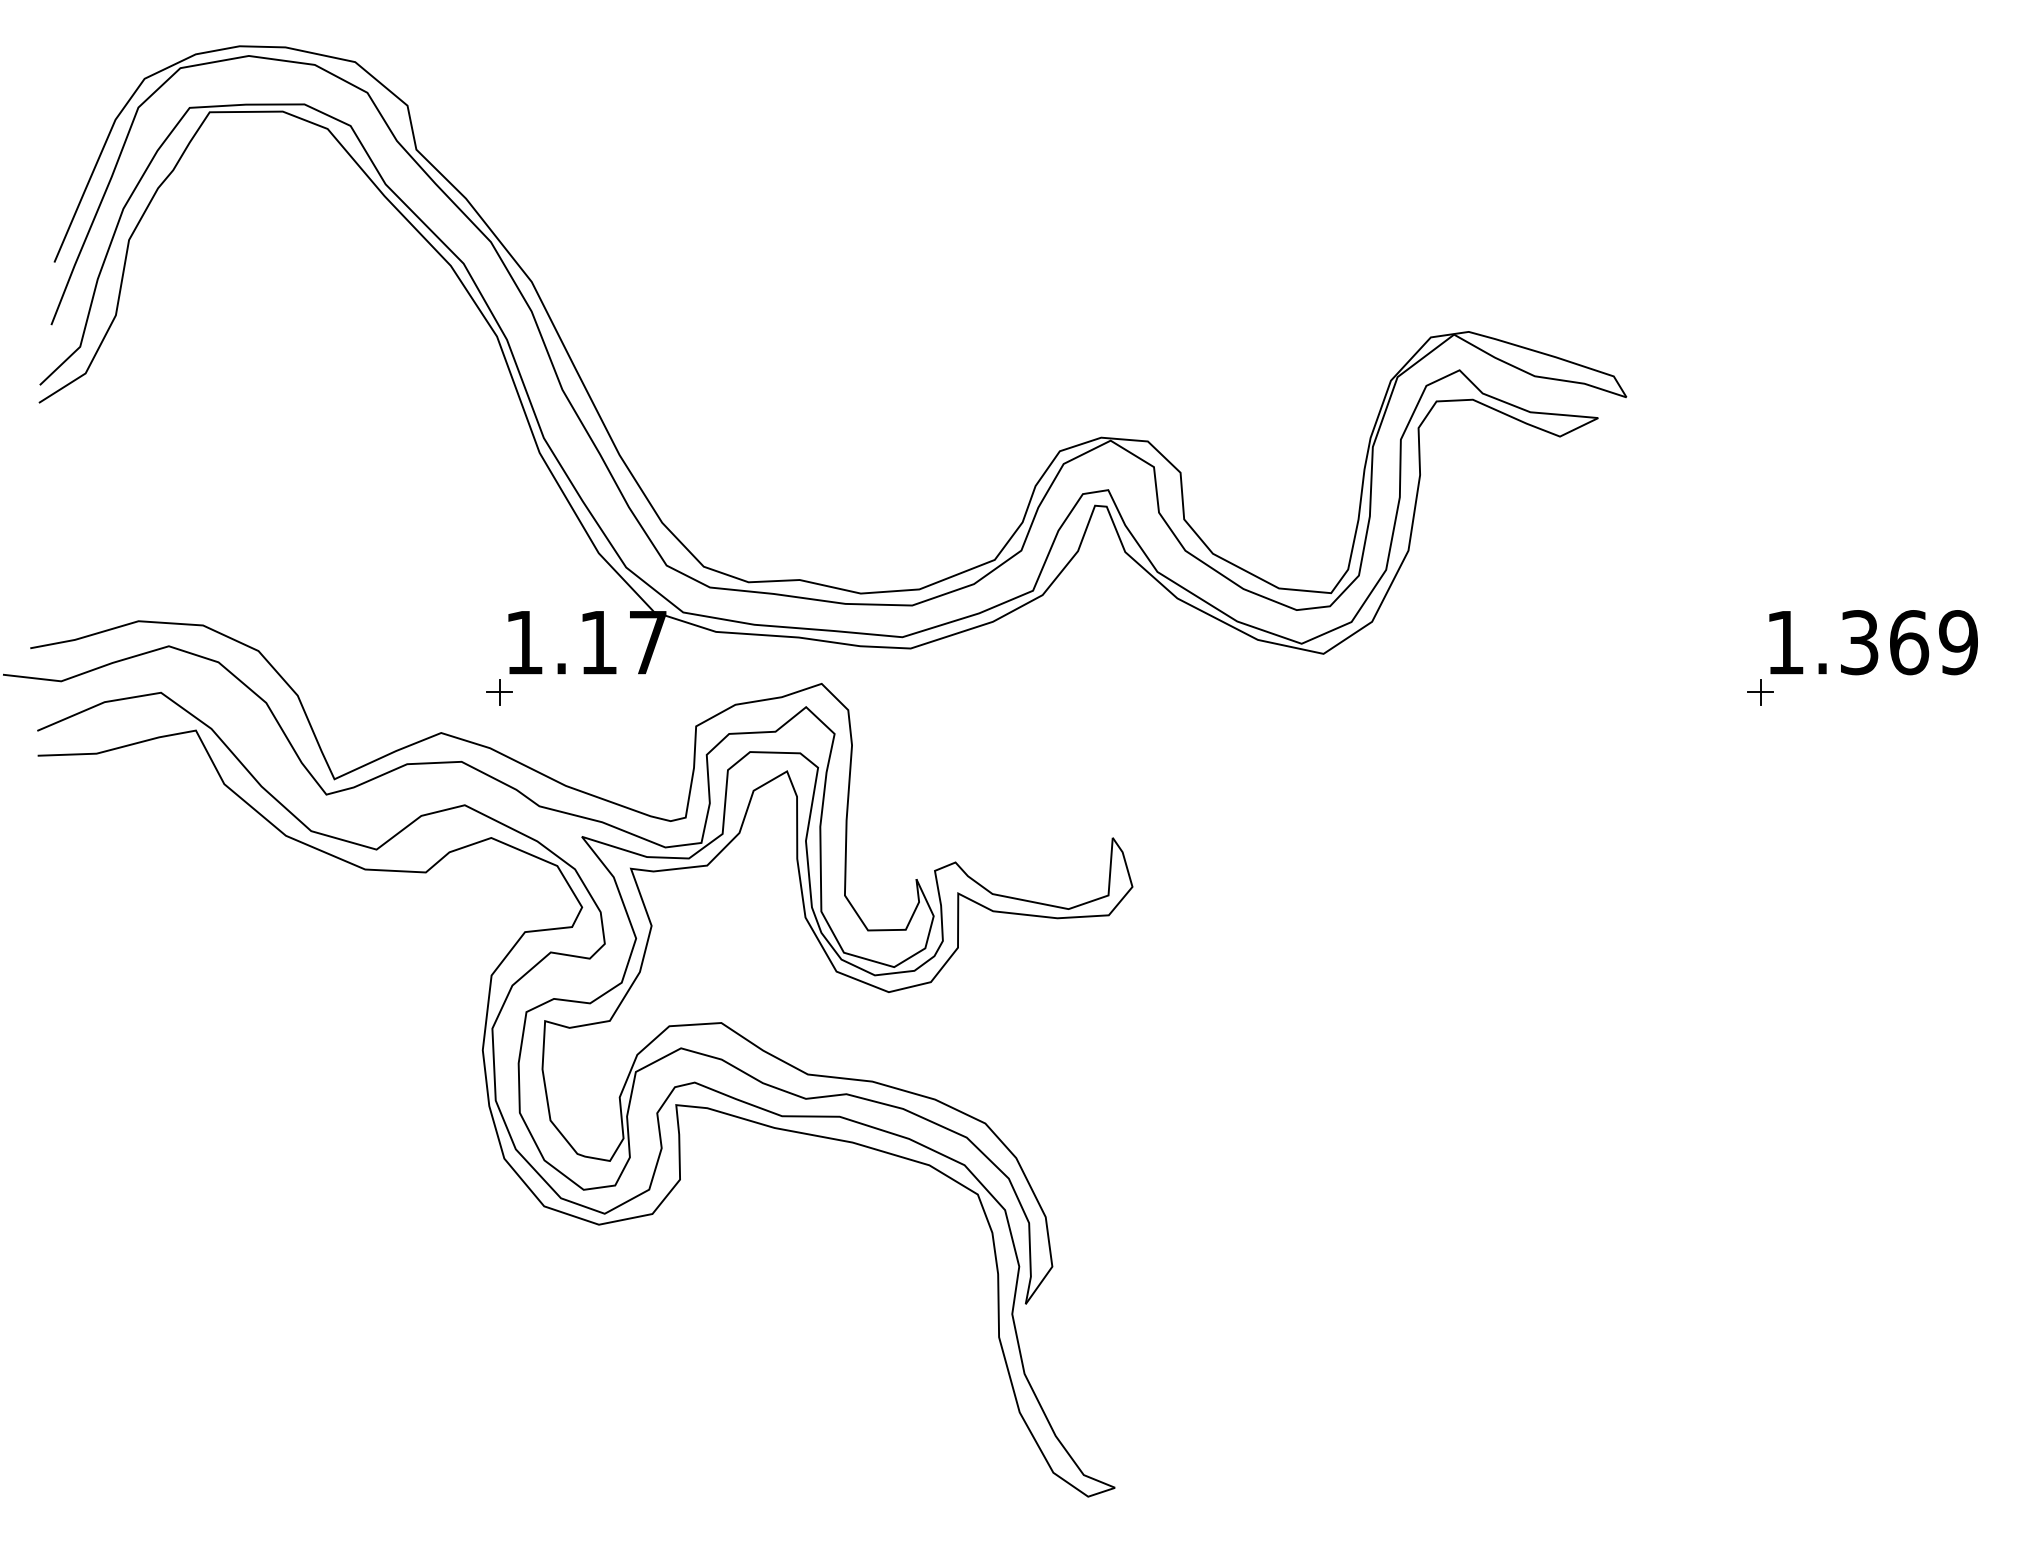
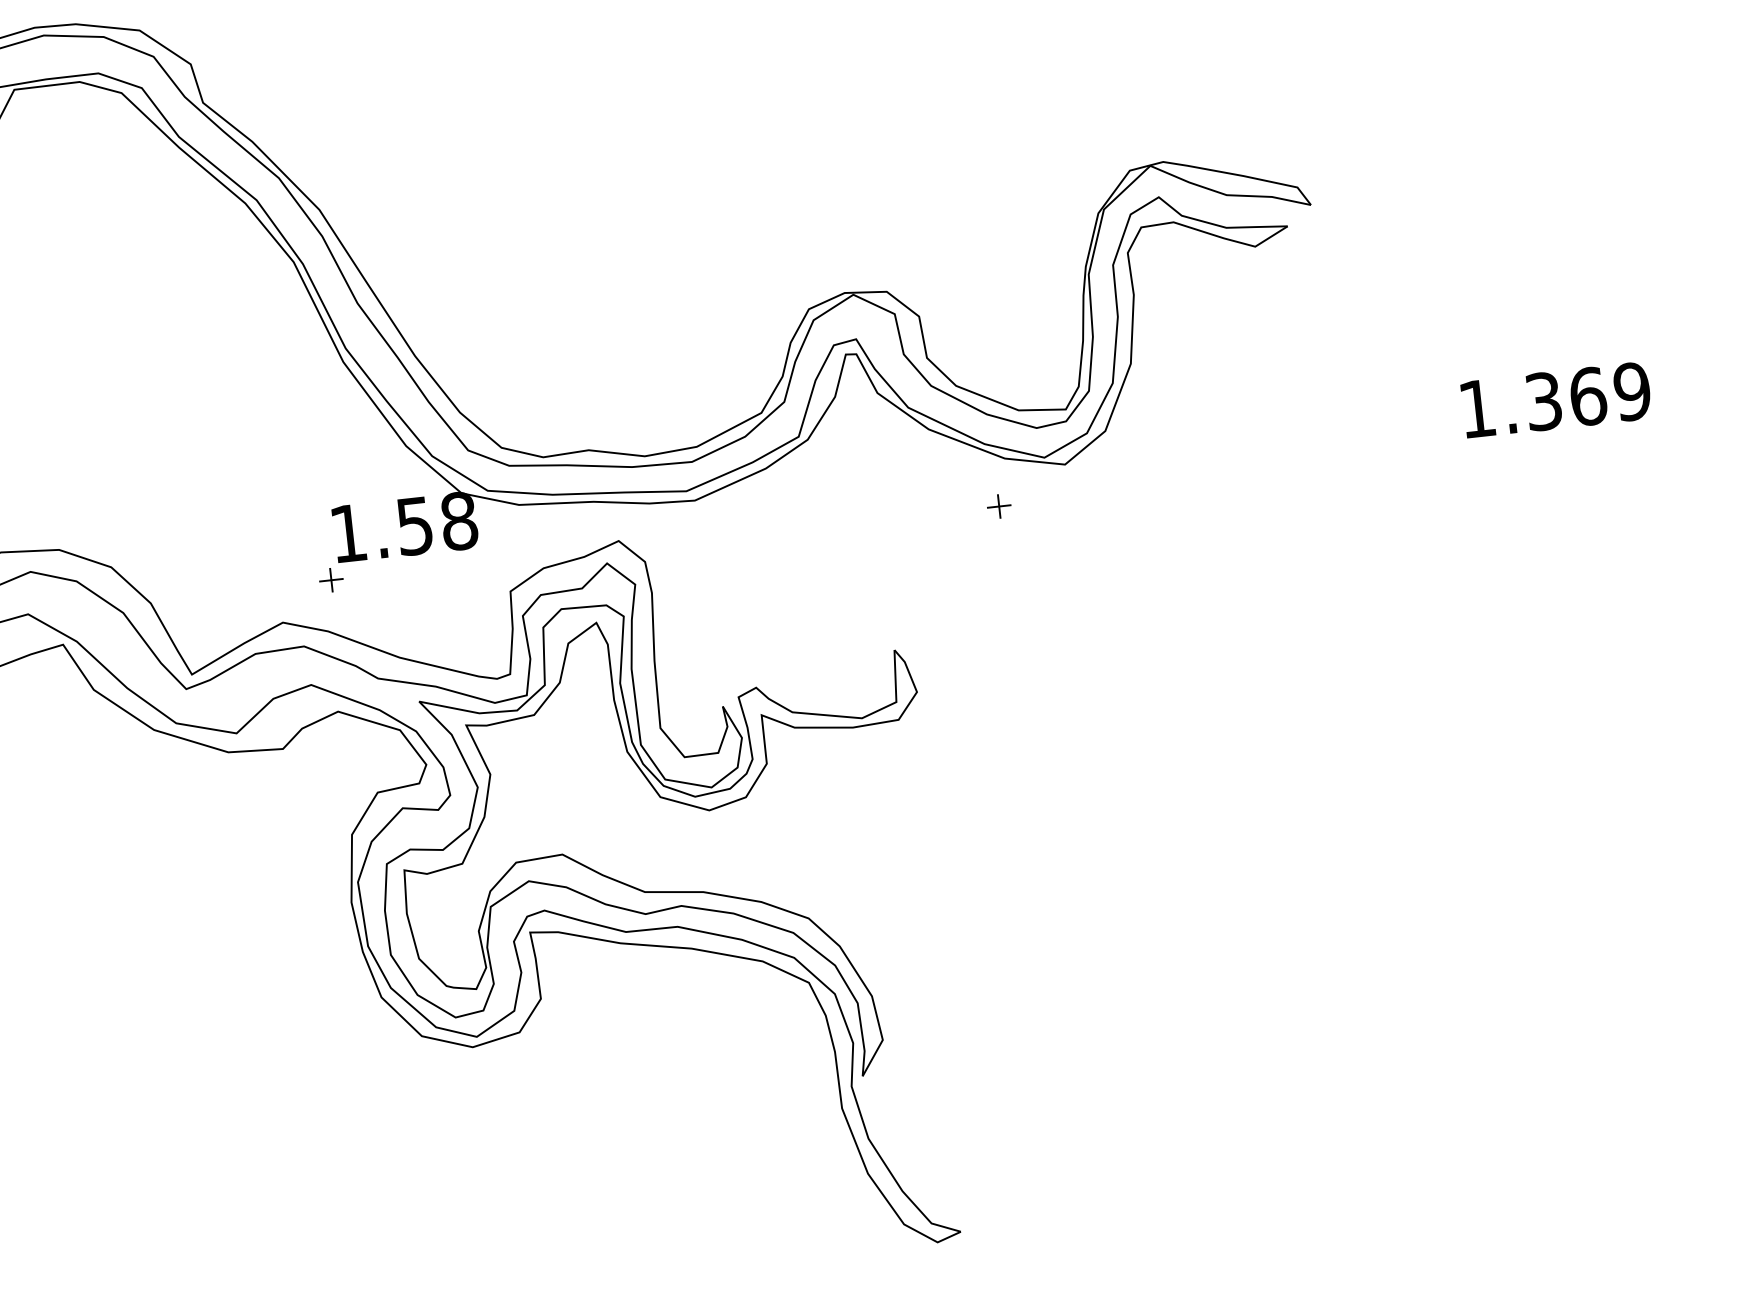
text: (623, 642) -> (437, 523), 1.17 -> 1.58
part: (1760, 692) -> (998, 506), moved

